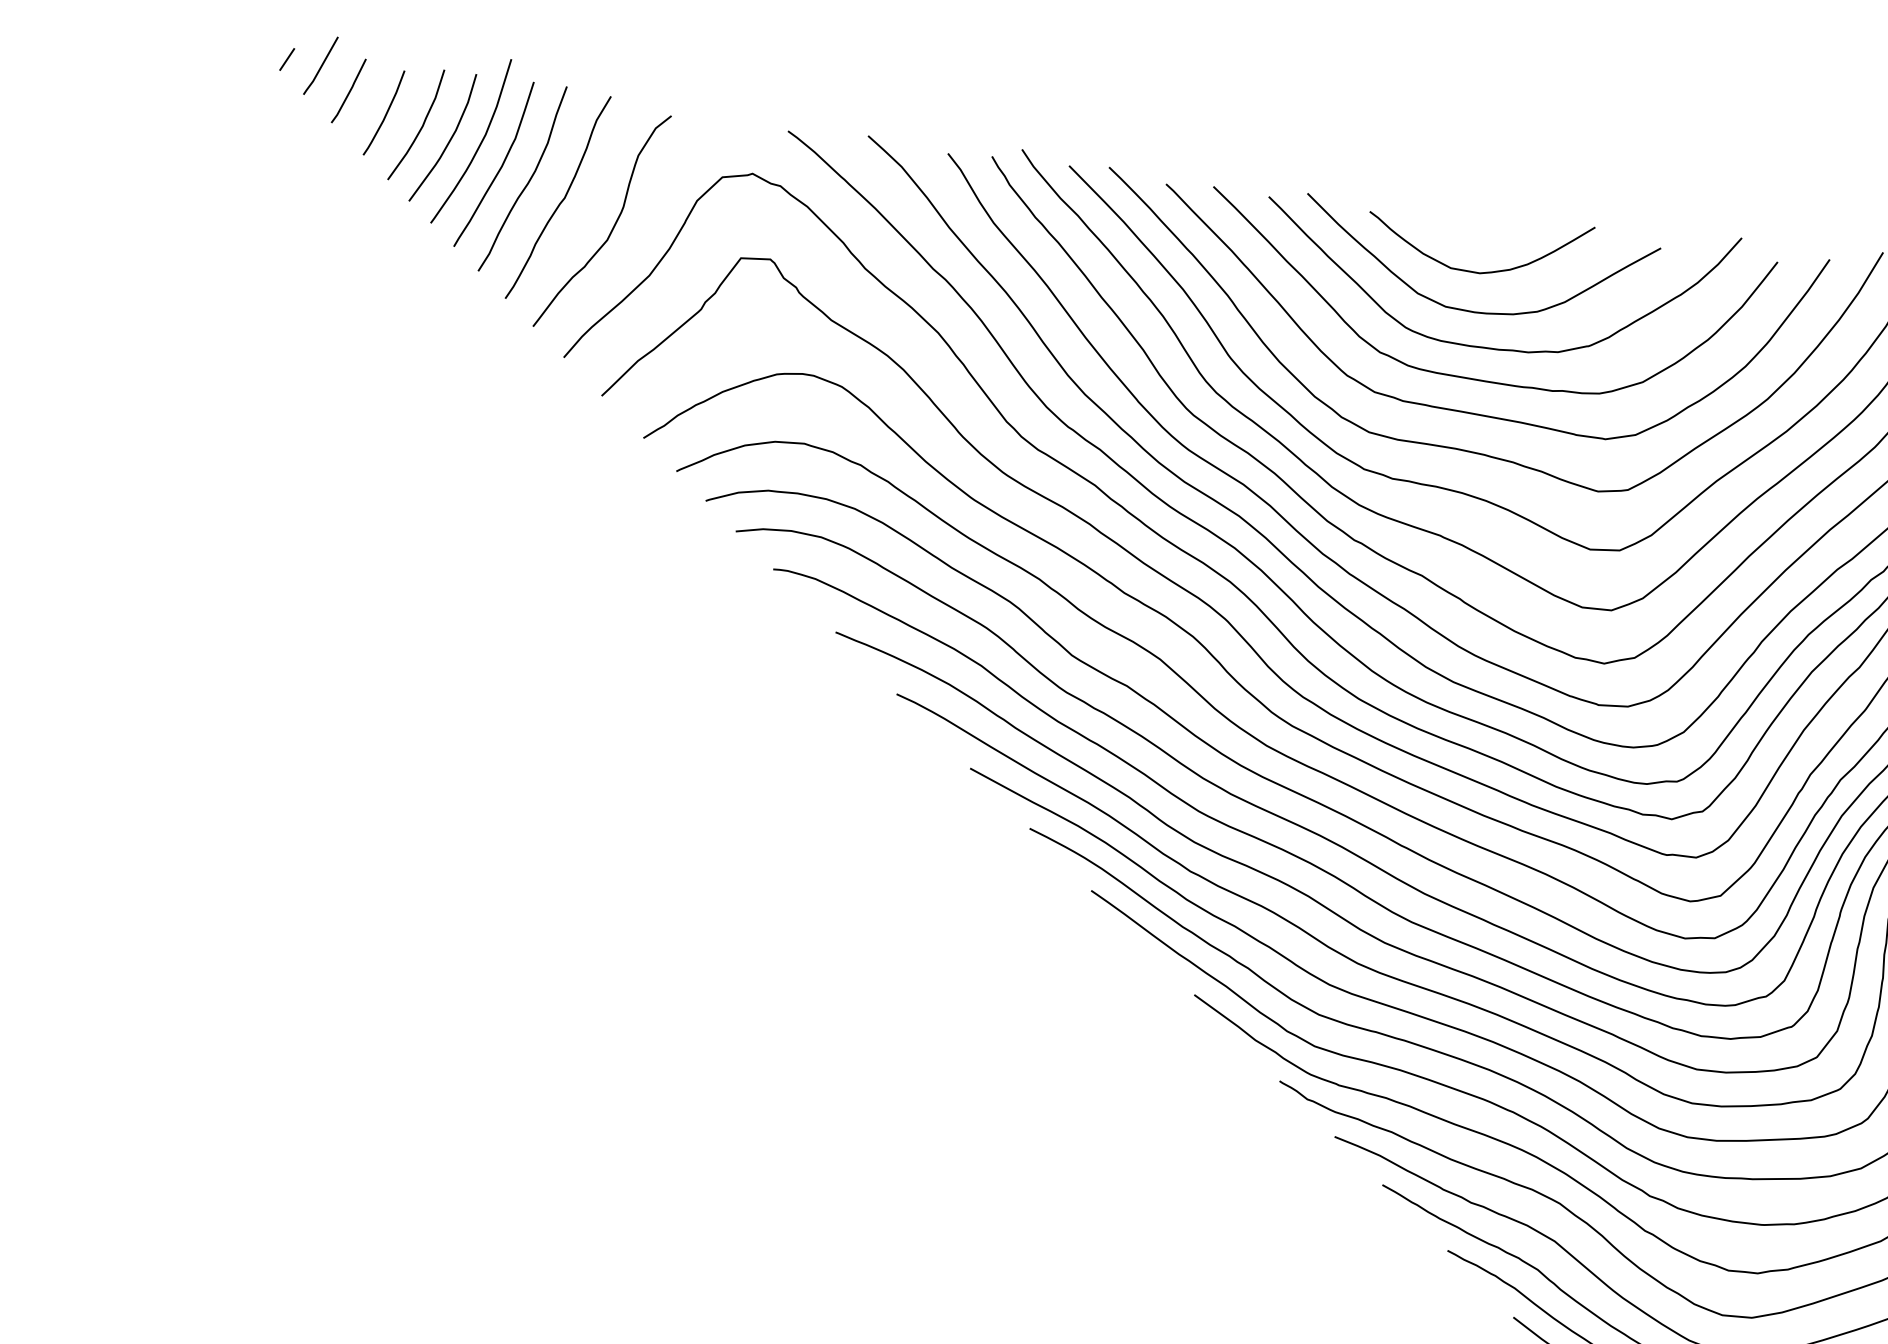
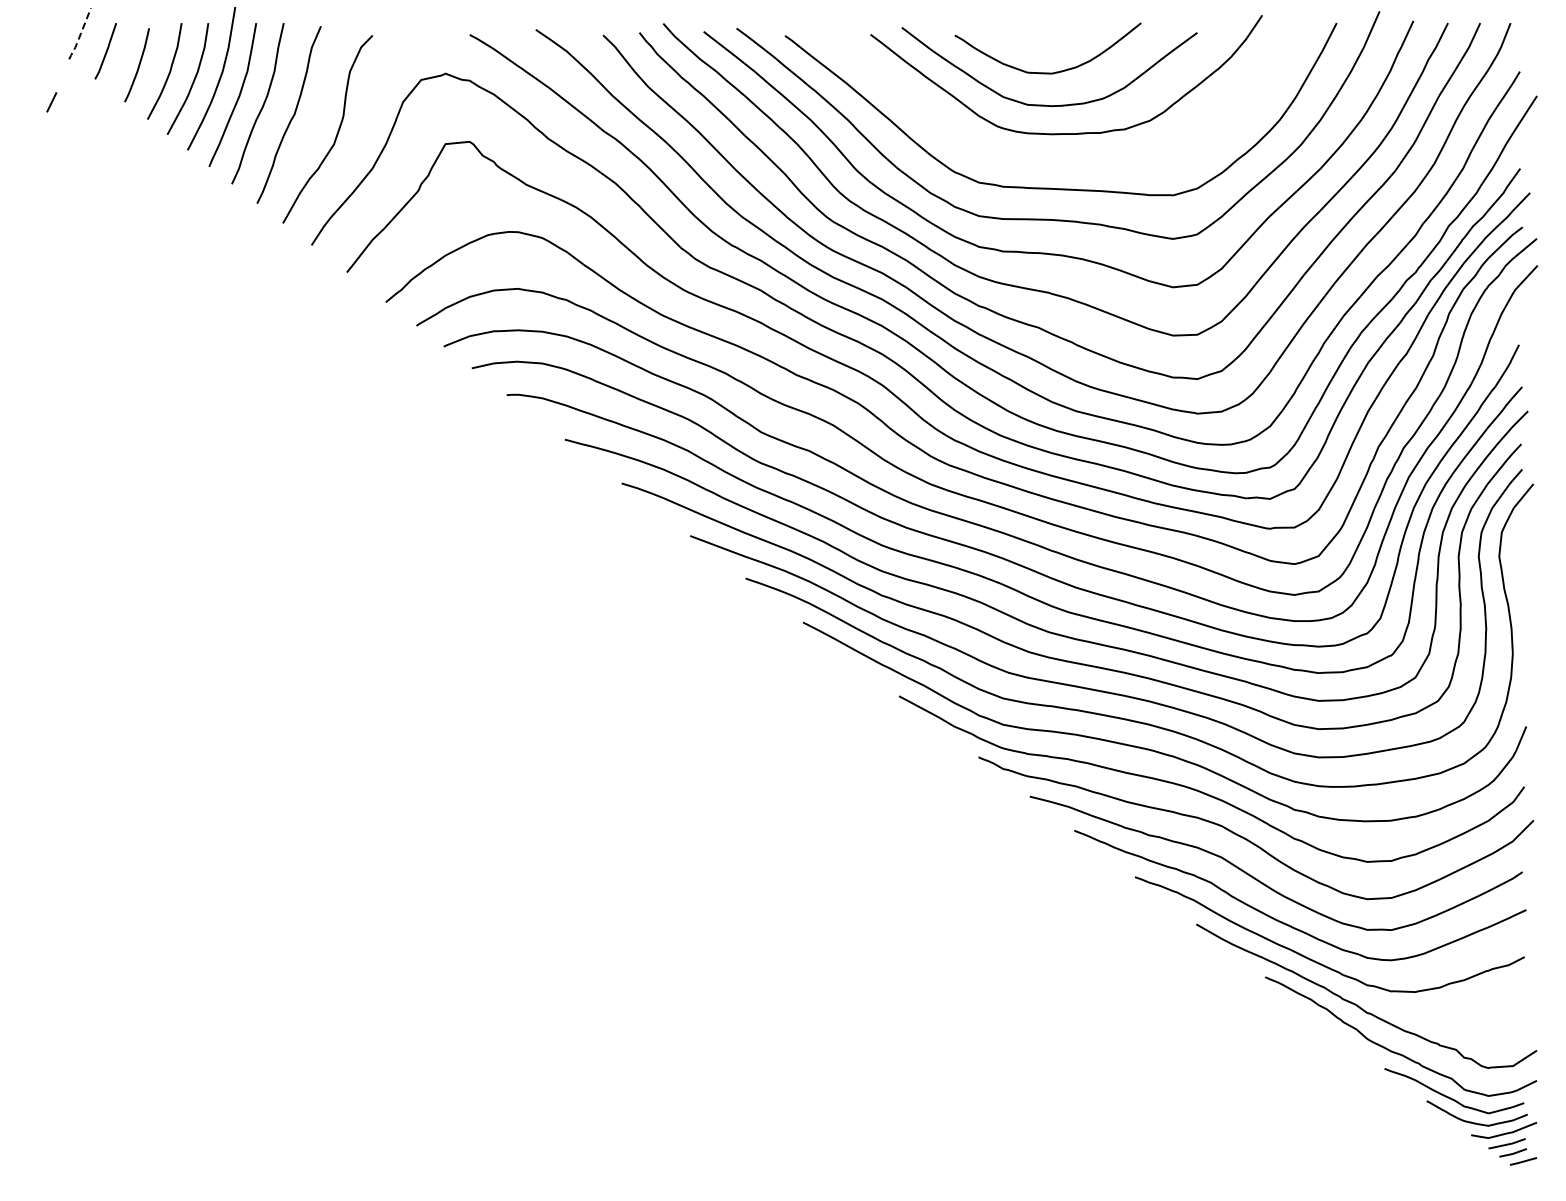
line: (286, 59) -> (51, 102), moved
line: (321, 67) -> (80, 35), solid -> dashed
curve: (1464, 376) -> (1050, 159), removed

